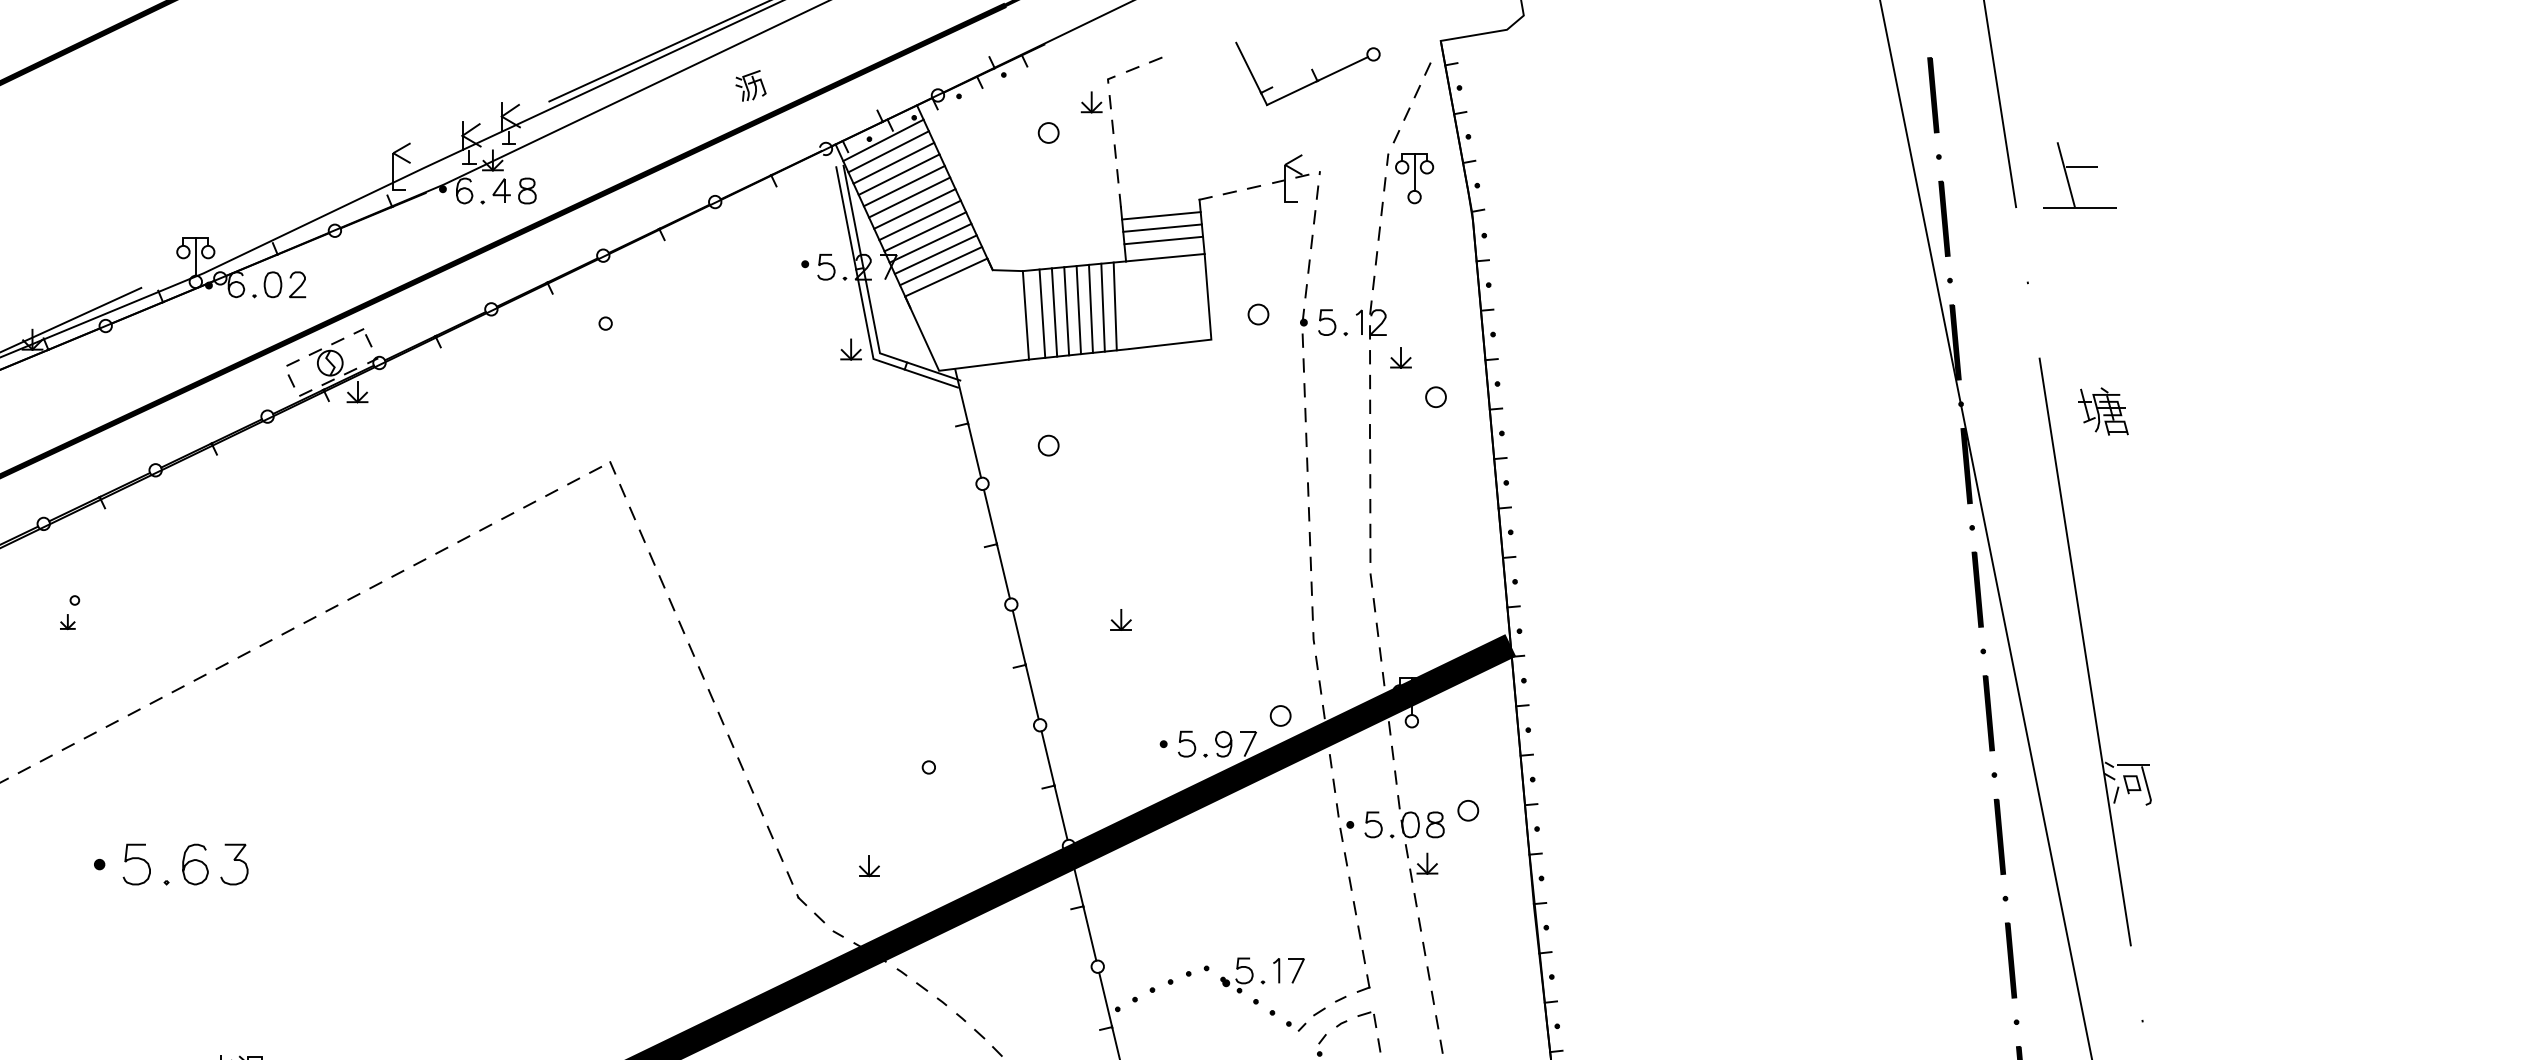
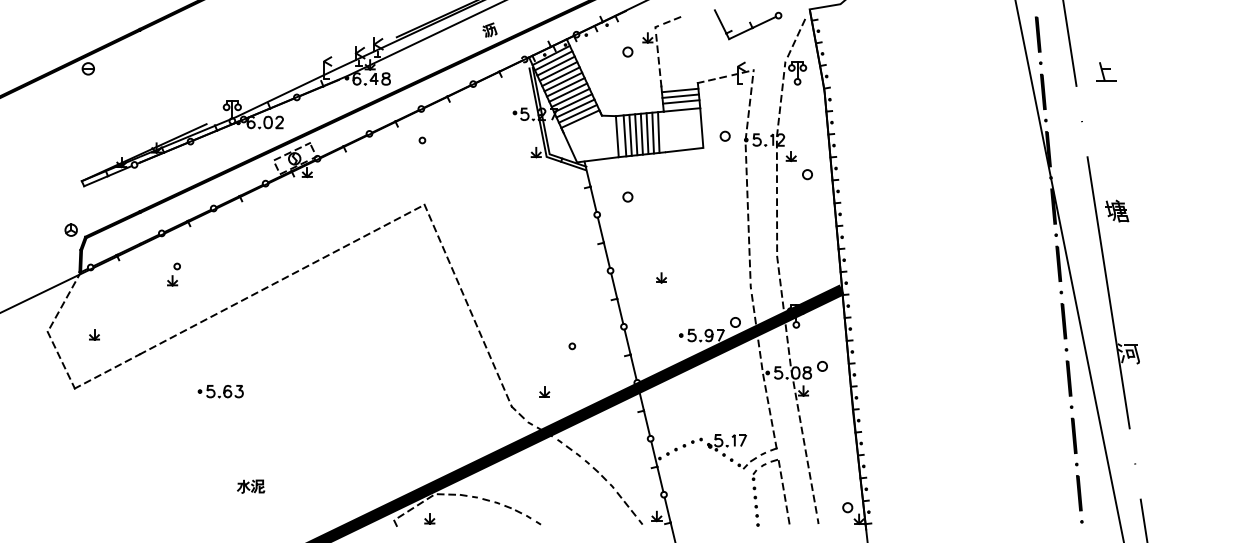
part: (2080, 174) -> (1106, 71), size x0.62
part: (2104, 409) -> (1117, 210), moved
part: (68, 612) -> (173, 274), size x1.43
part: (170, 864) -> (220, 391), size x0.62

